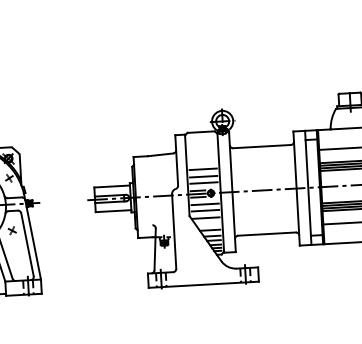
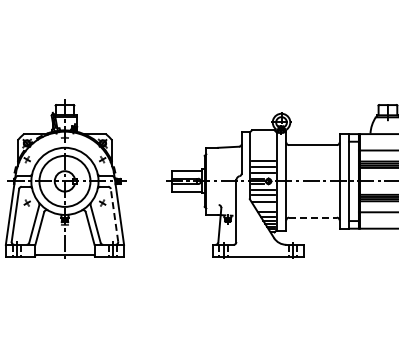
line: (266, 233) -> (312, 217), solid -> dashed
line: (27, 244) -> (114, 215), solid -> dashed

